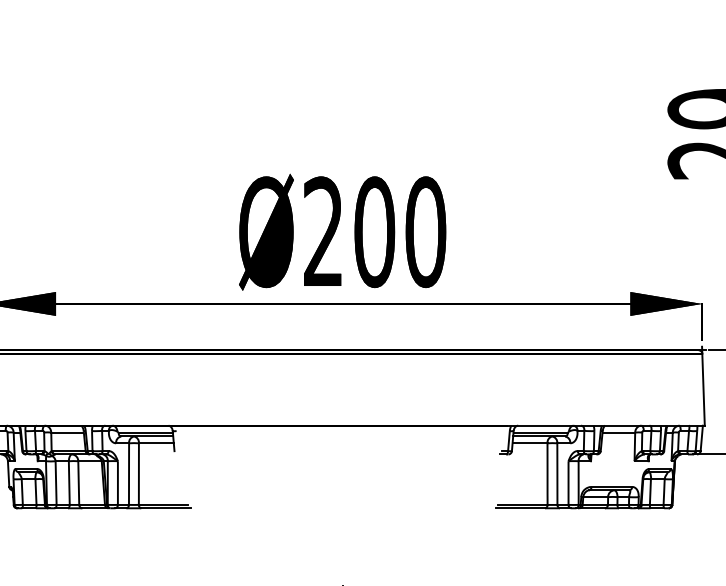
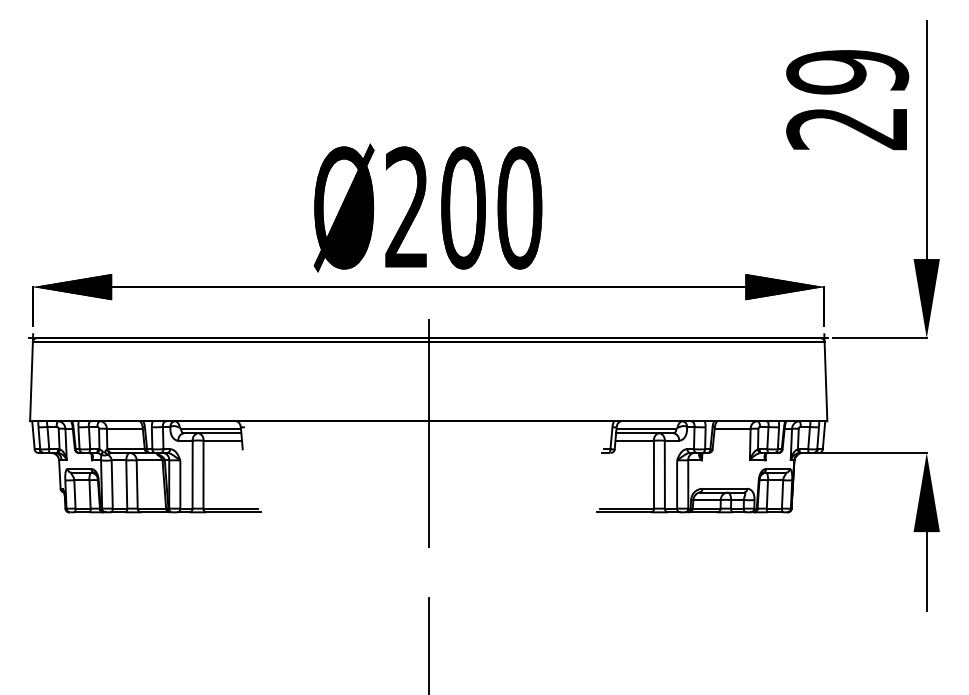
line: (342, 436) -> (428, 433), added

